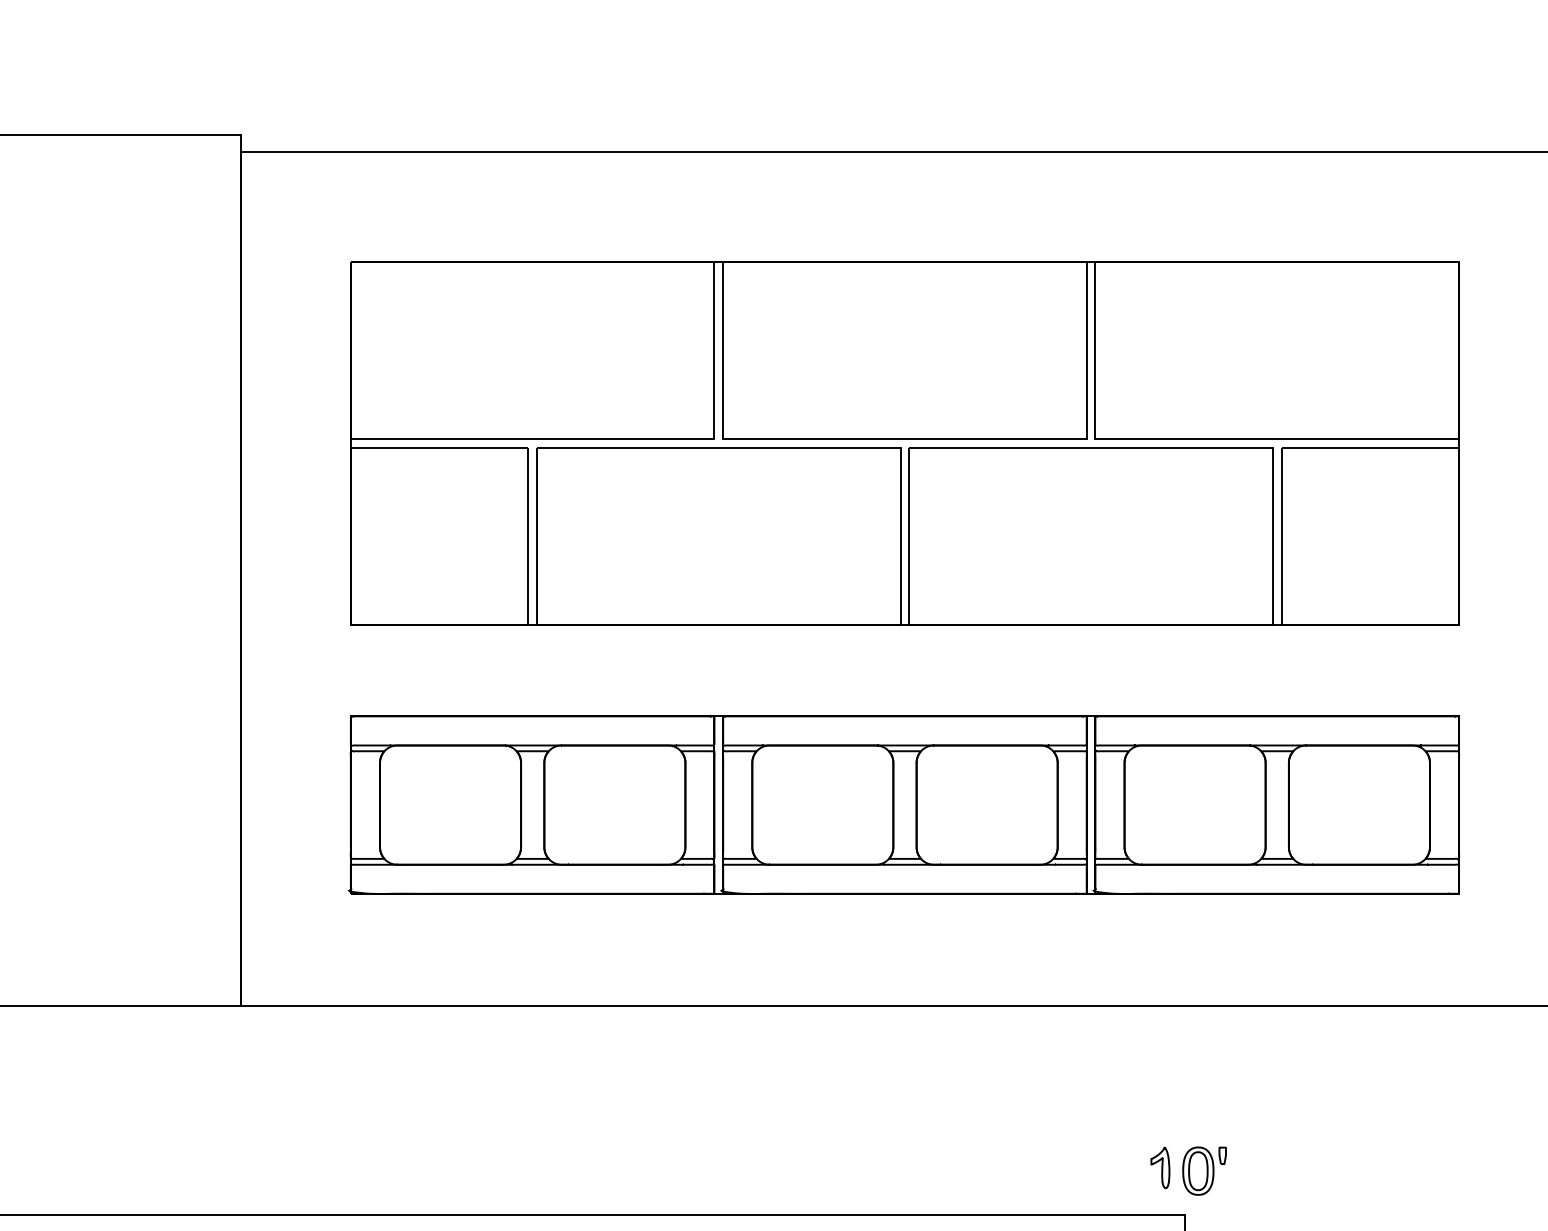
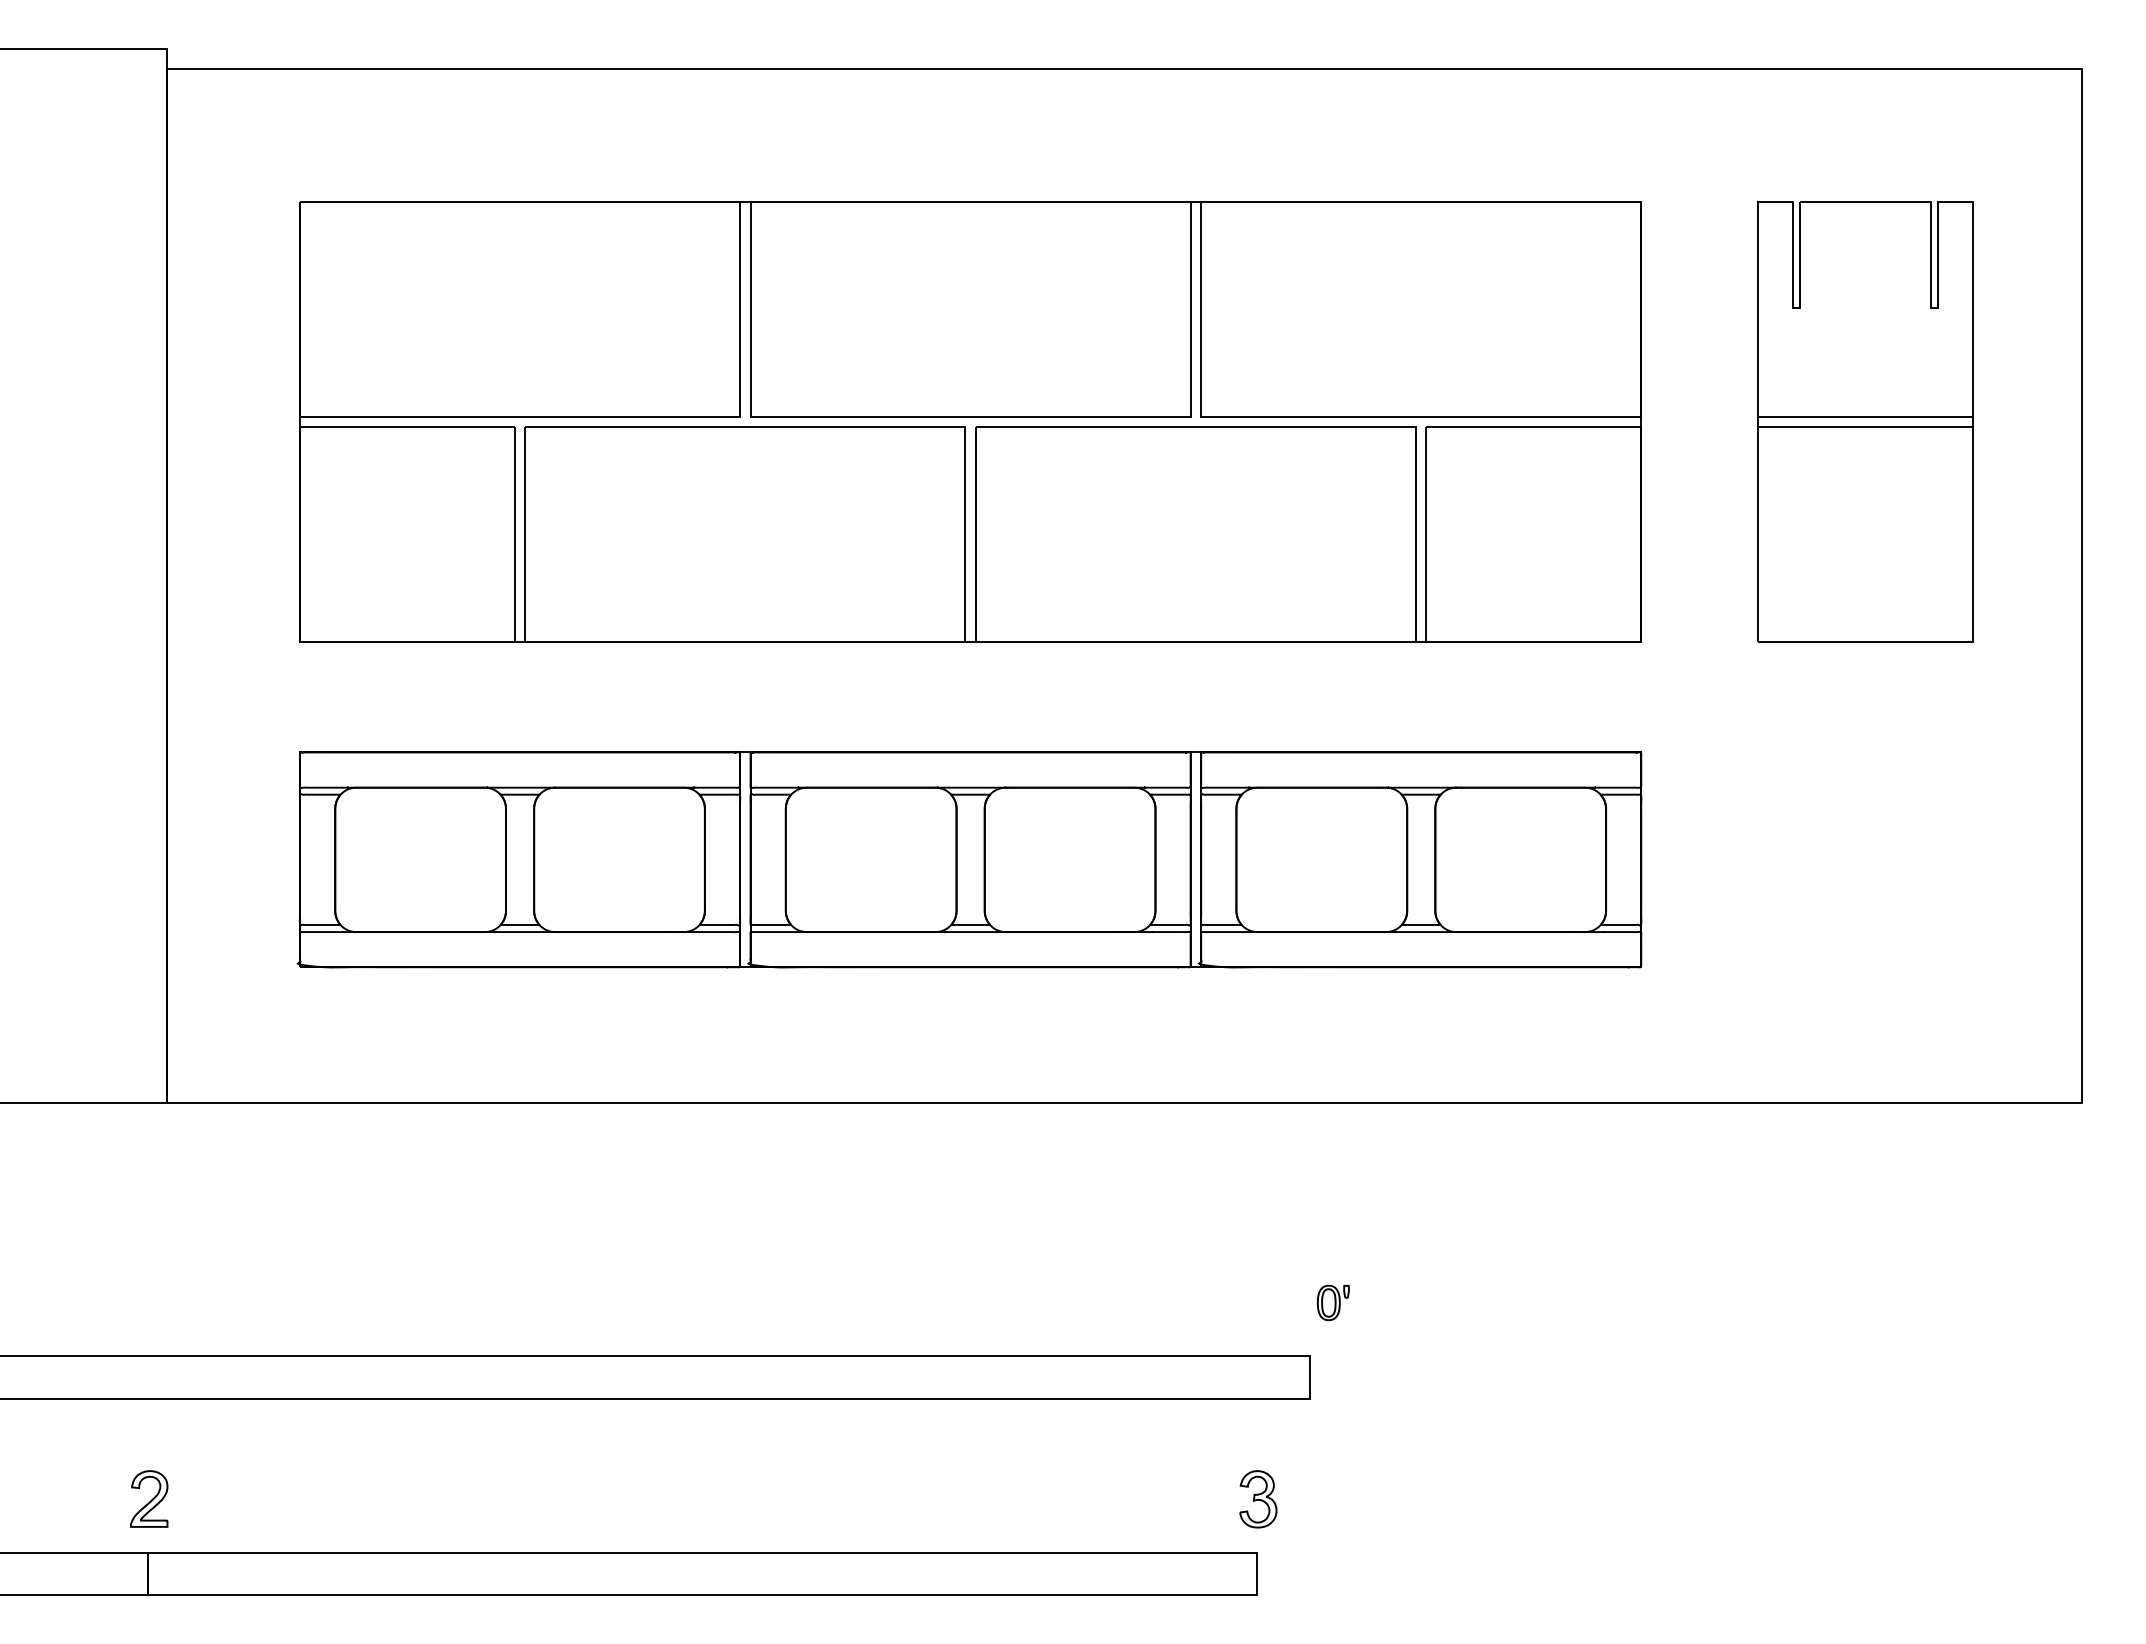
part: (1160, 1167) -> (1279, 1298), removed
part: (1204, 1170) -> (1333, 1302), size x0.6

